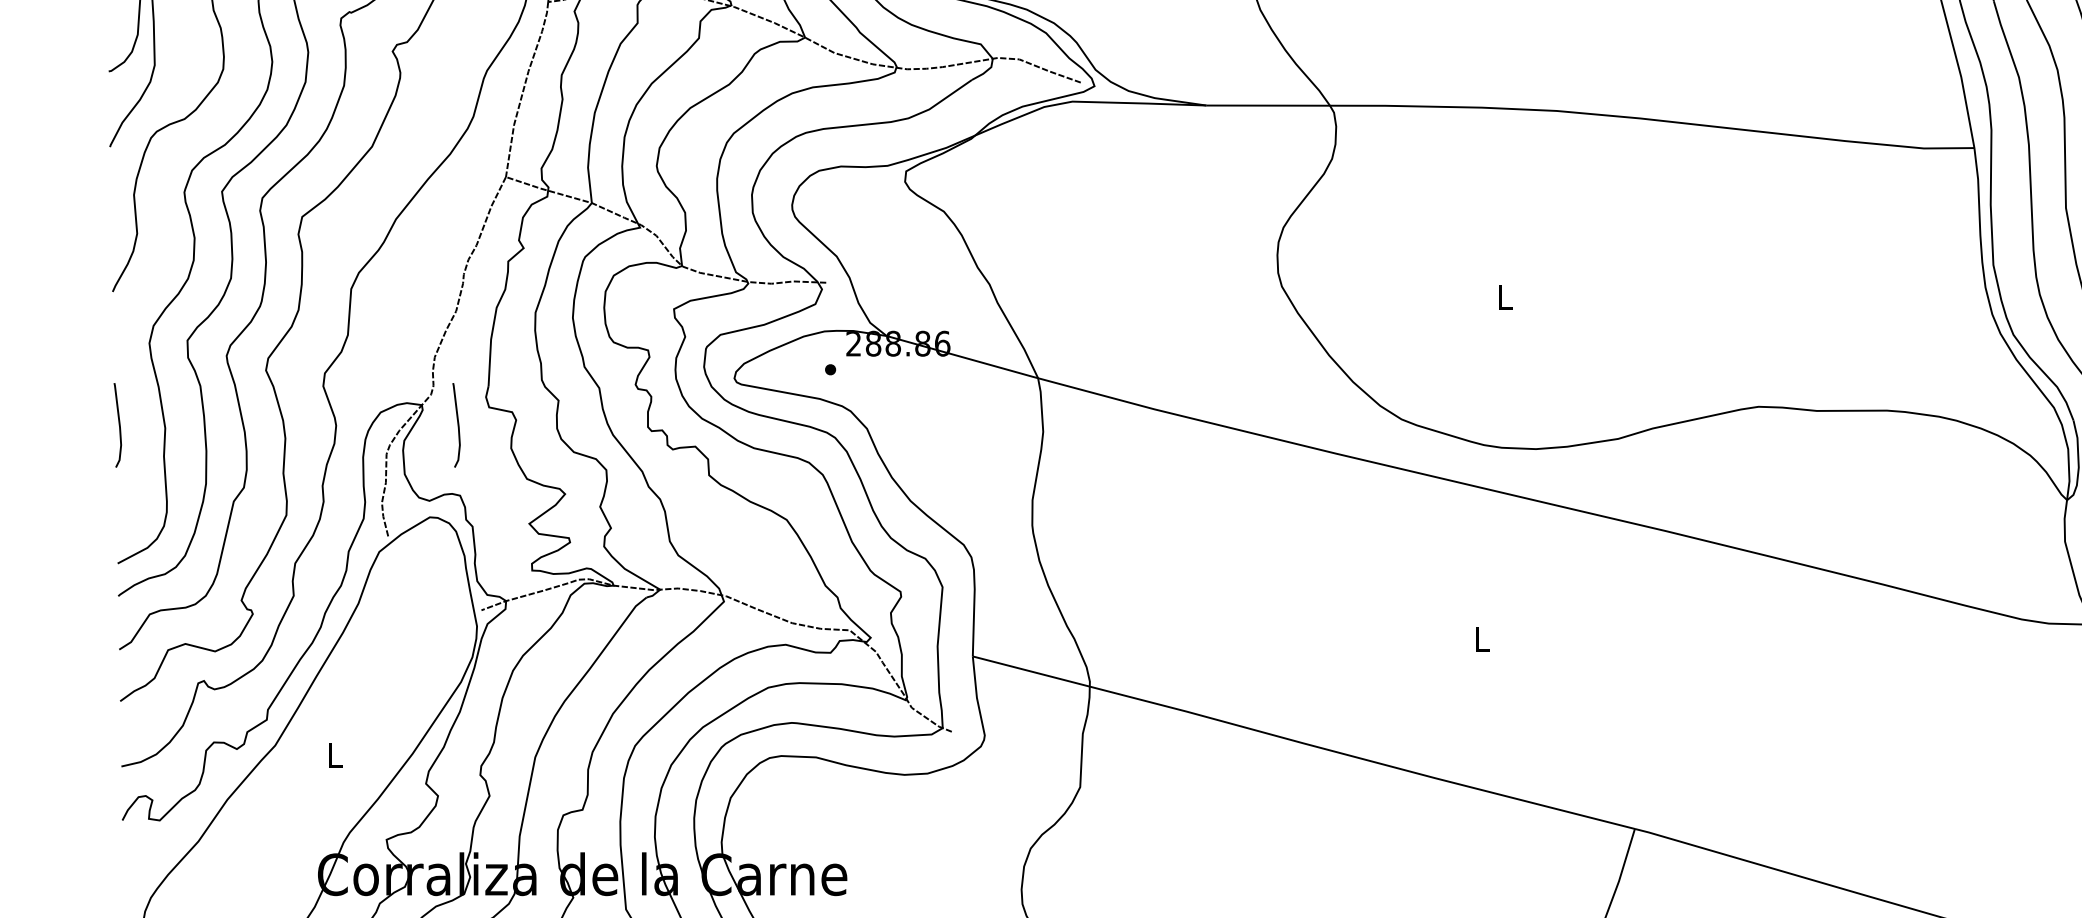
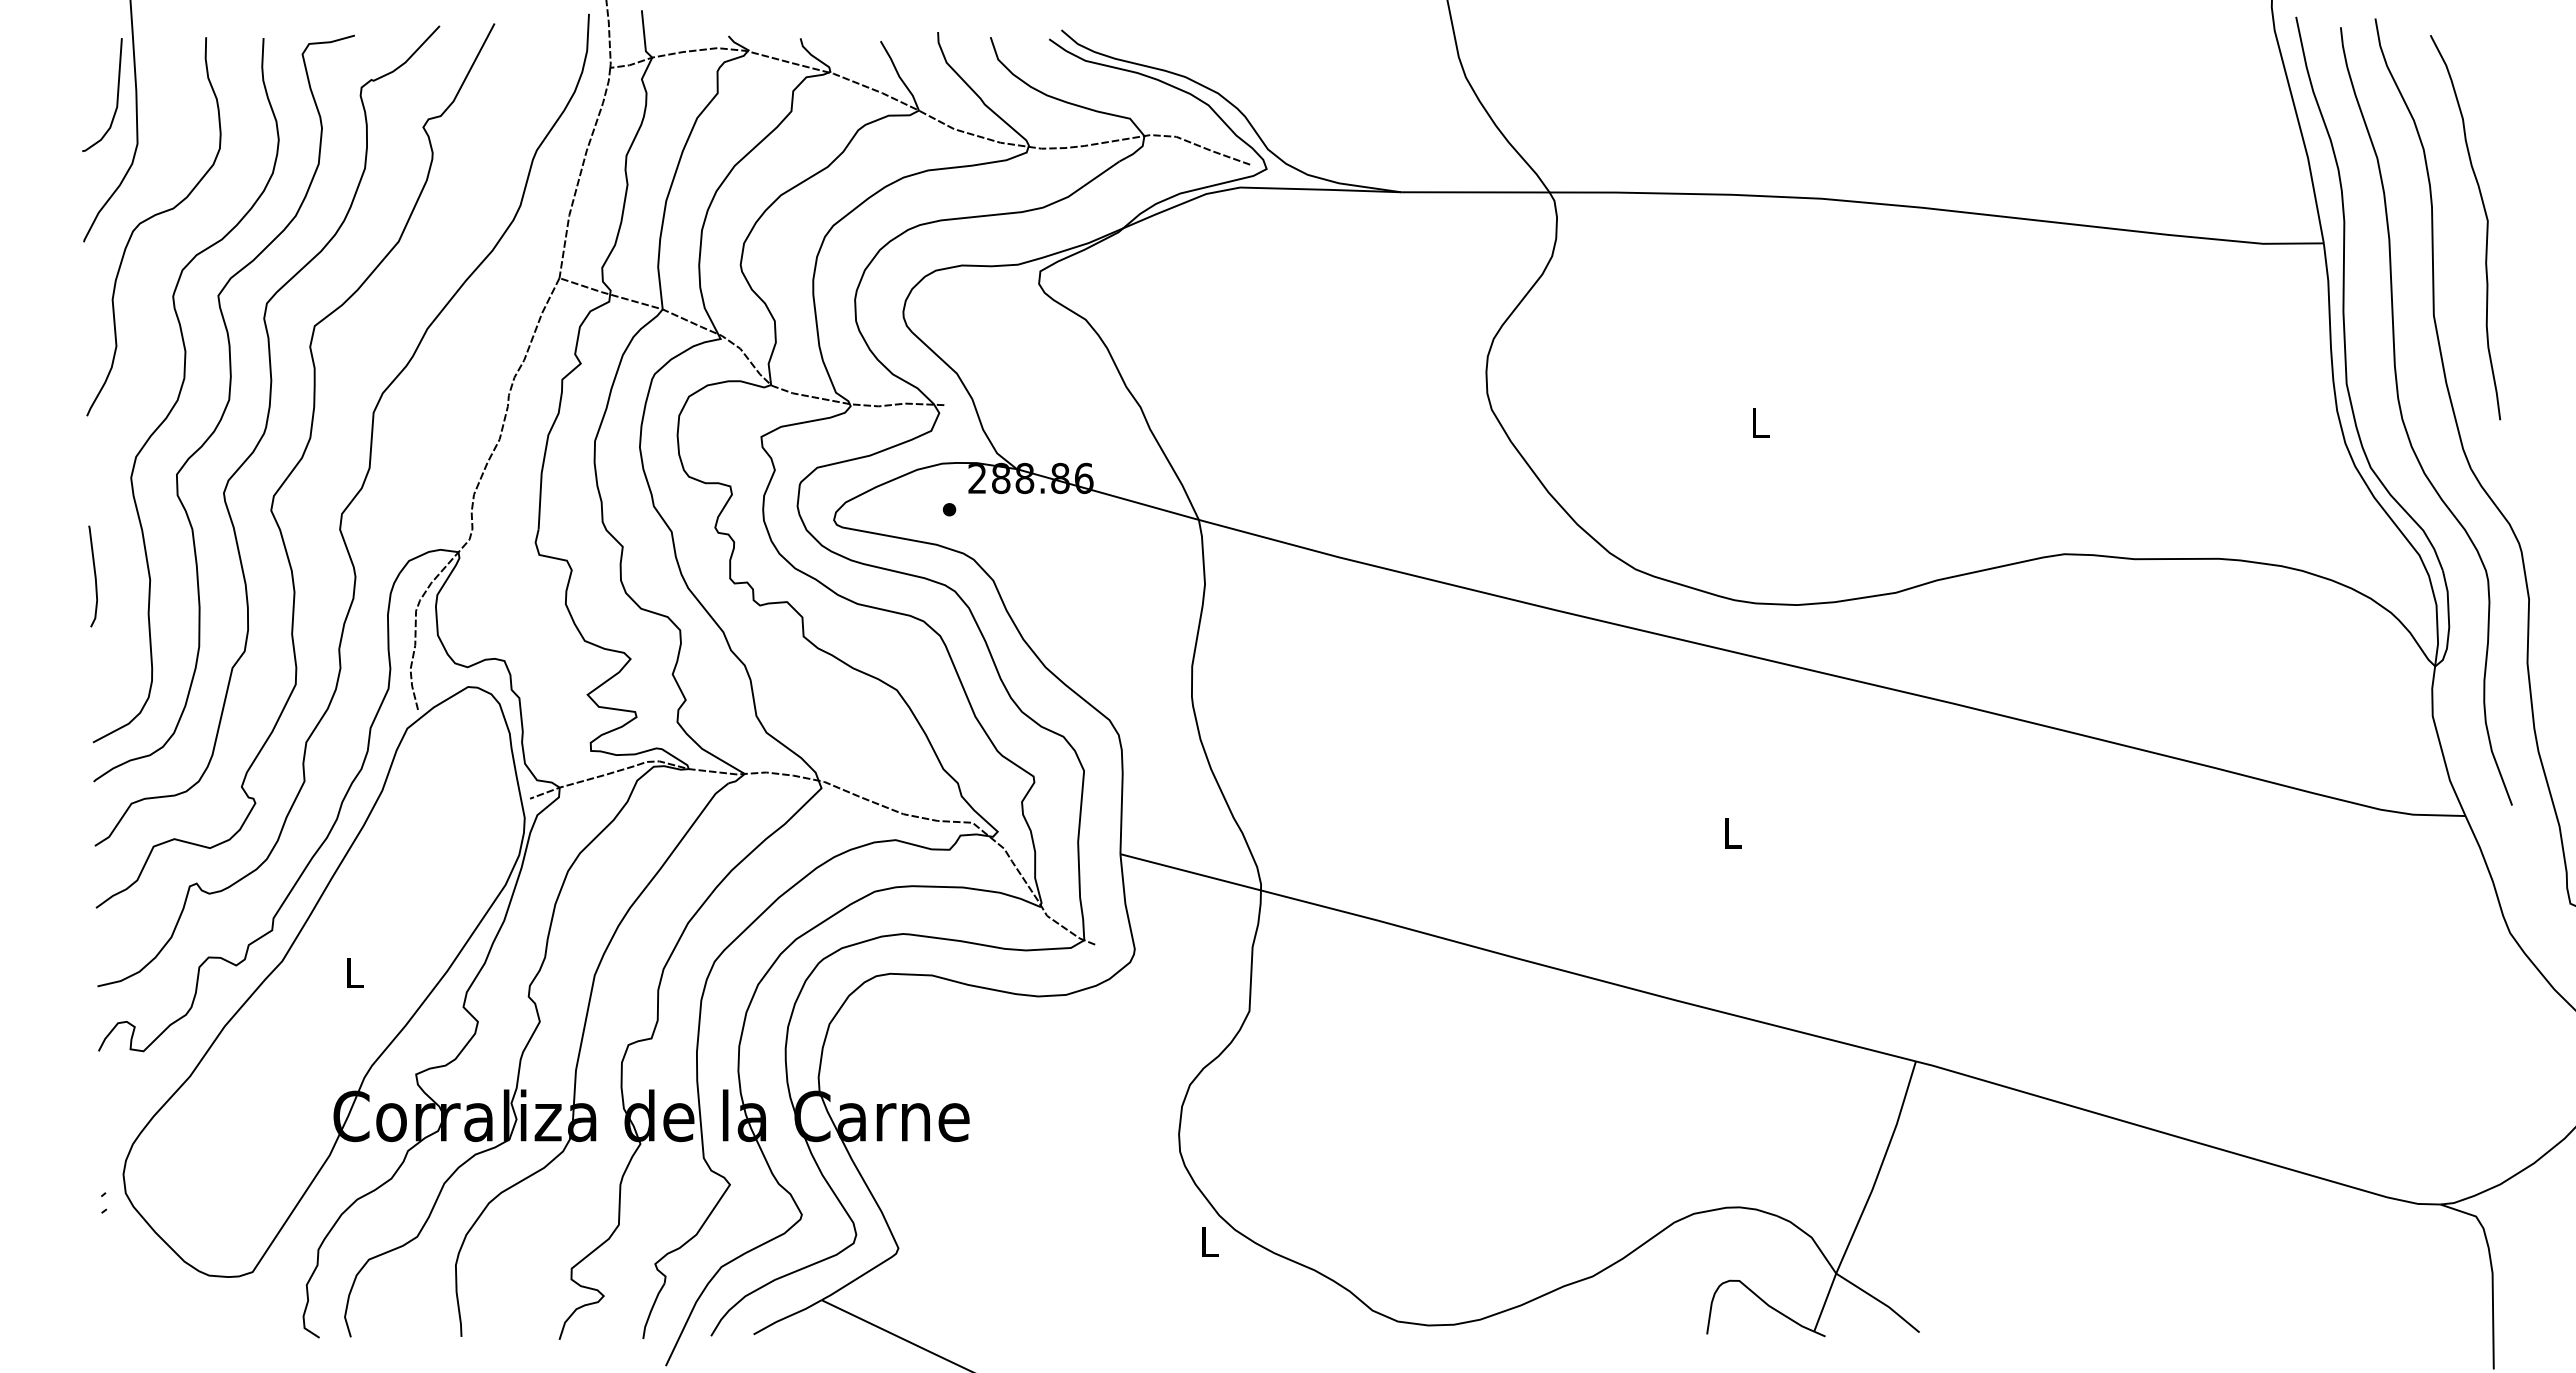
curve: (457, 425) -> (501, 576), removed

